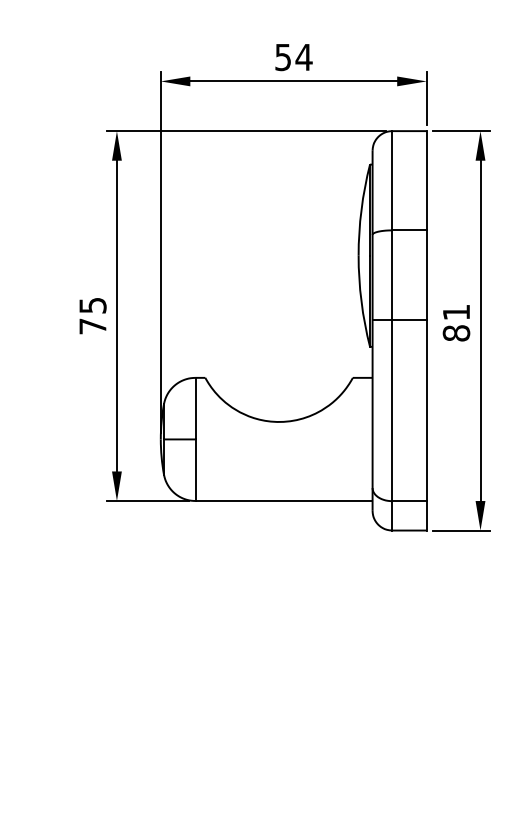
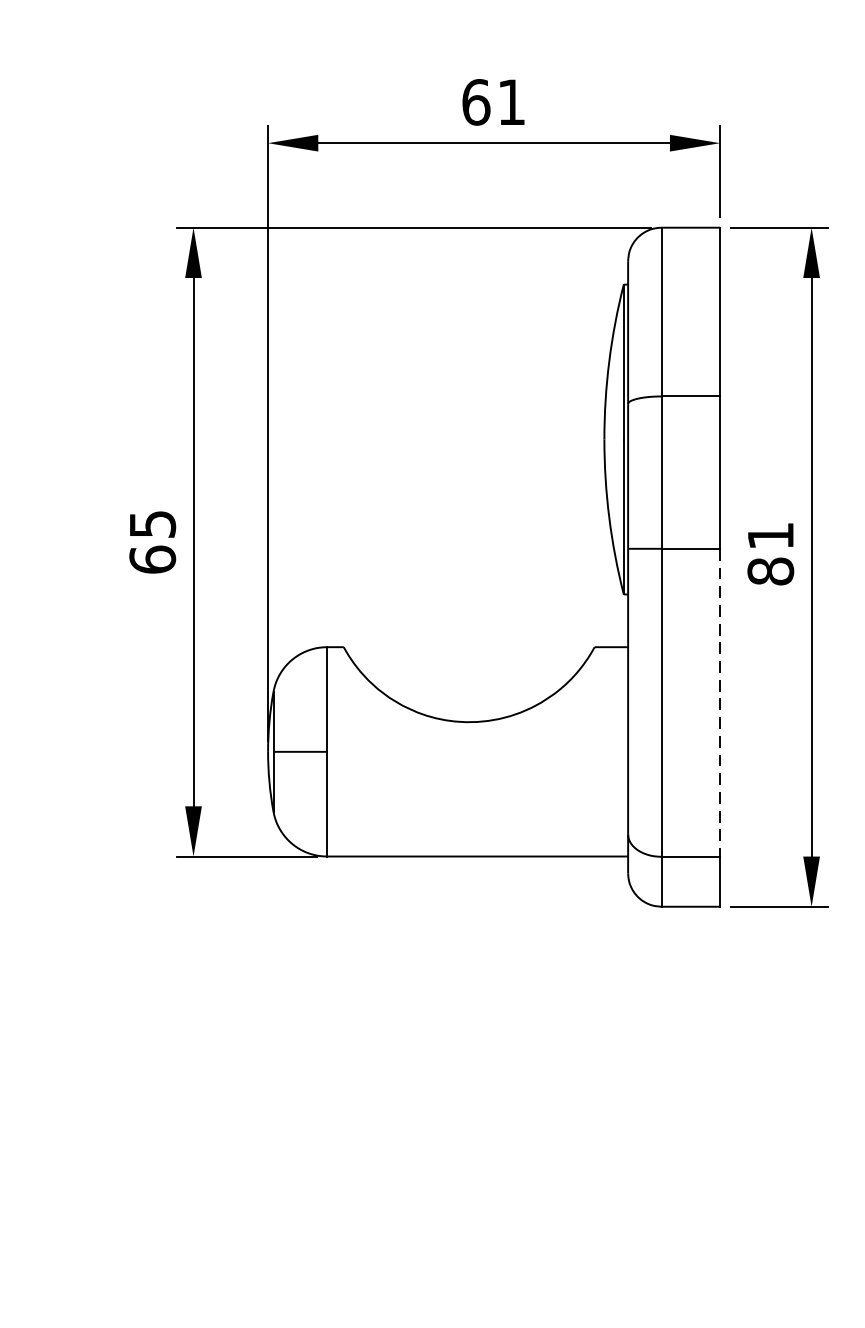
text: (293, 57) -> (493, 102), 54 -> 61
text: (92, 326) -> (151, 559), 75 -> 65
line: (426, 410) -> (719, 702), solid -> dashed

